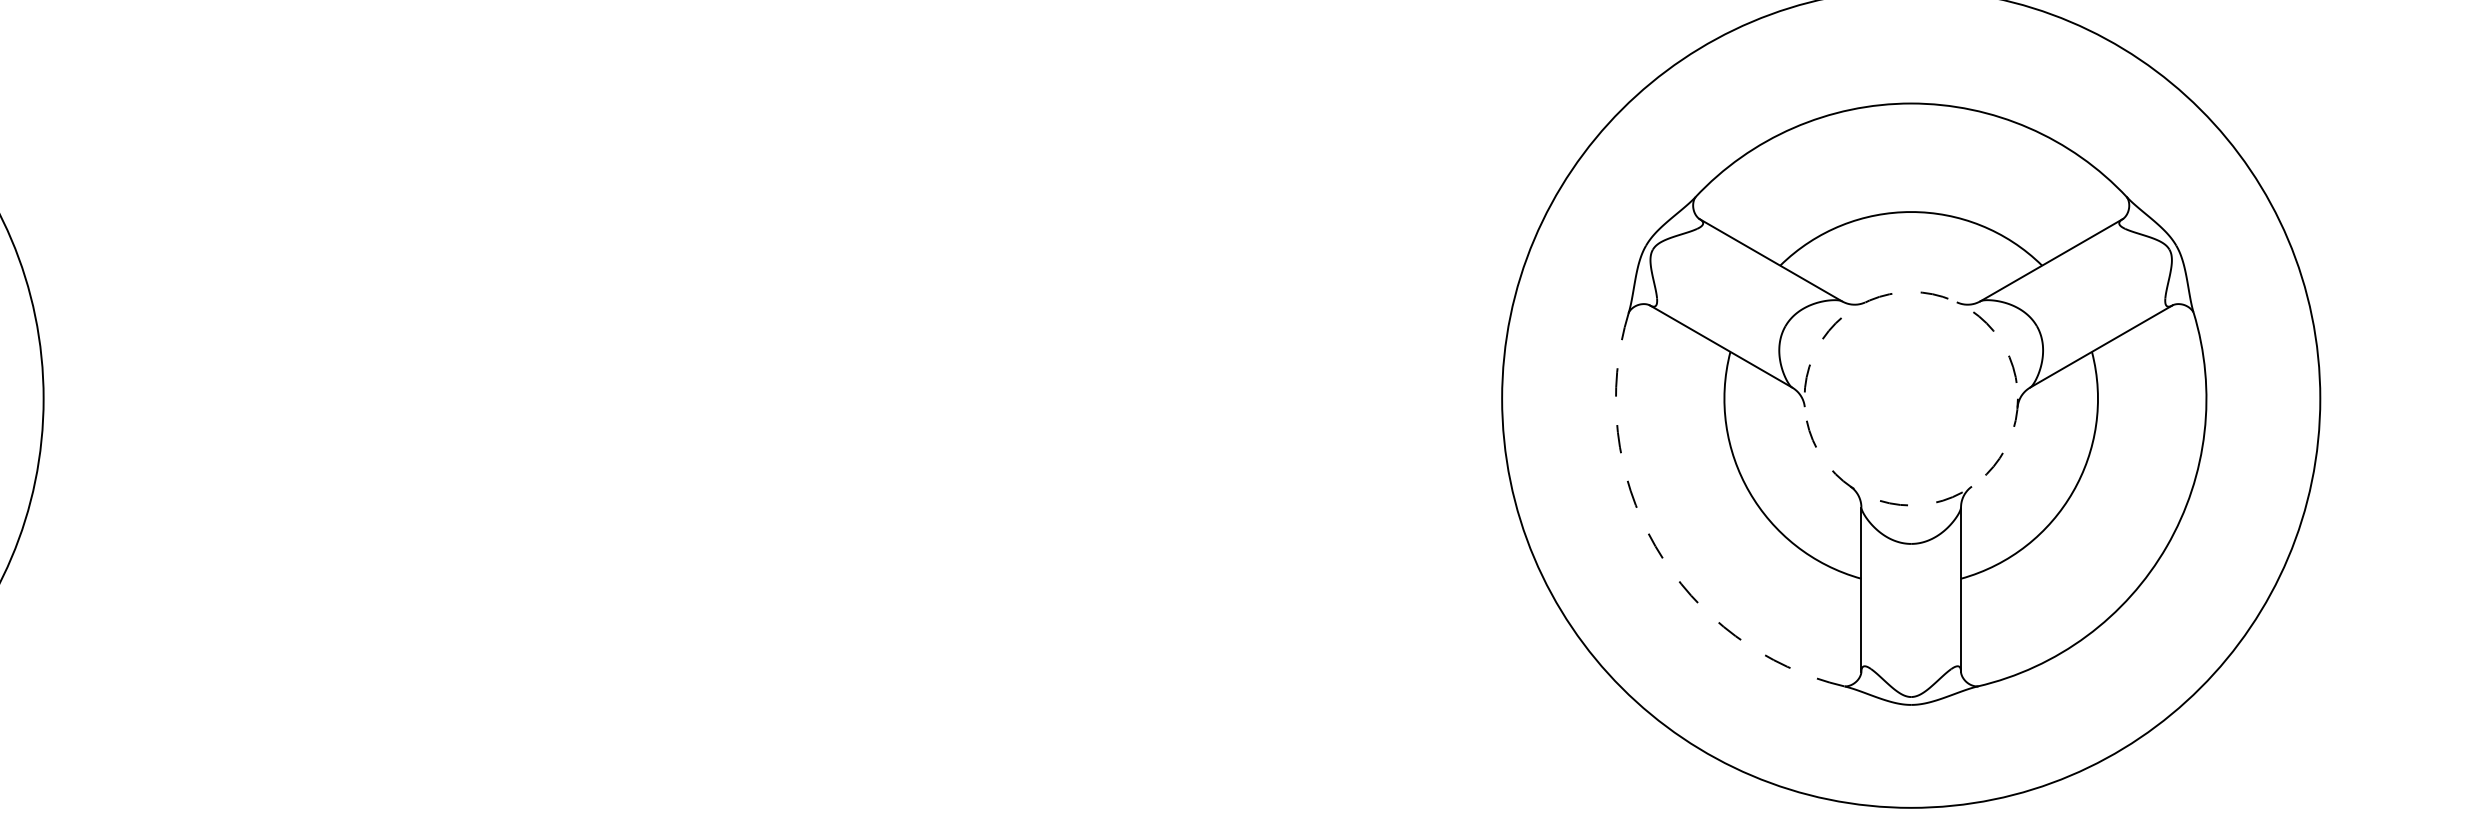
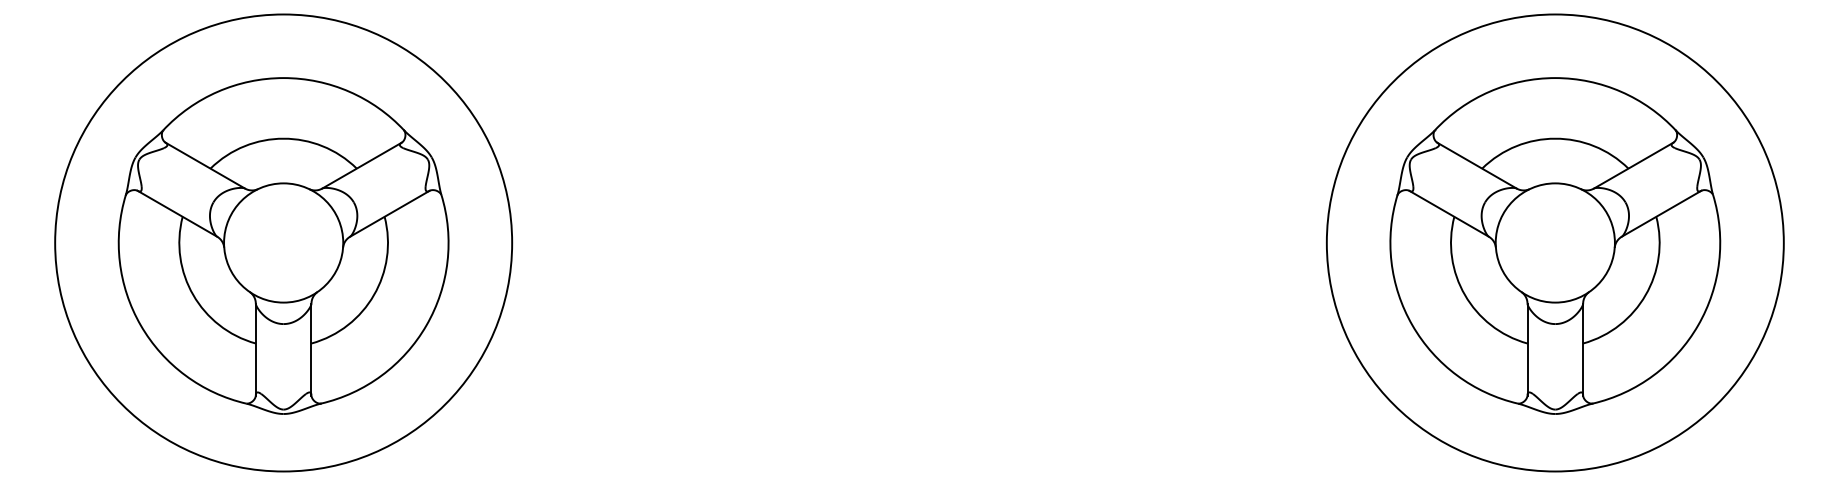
circle: (1909, 397) -> (1554, 242), dashed -> solid
arc: (1655, 546) -> (1412, 325), dashed -> solid

